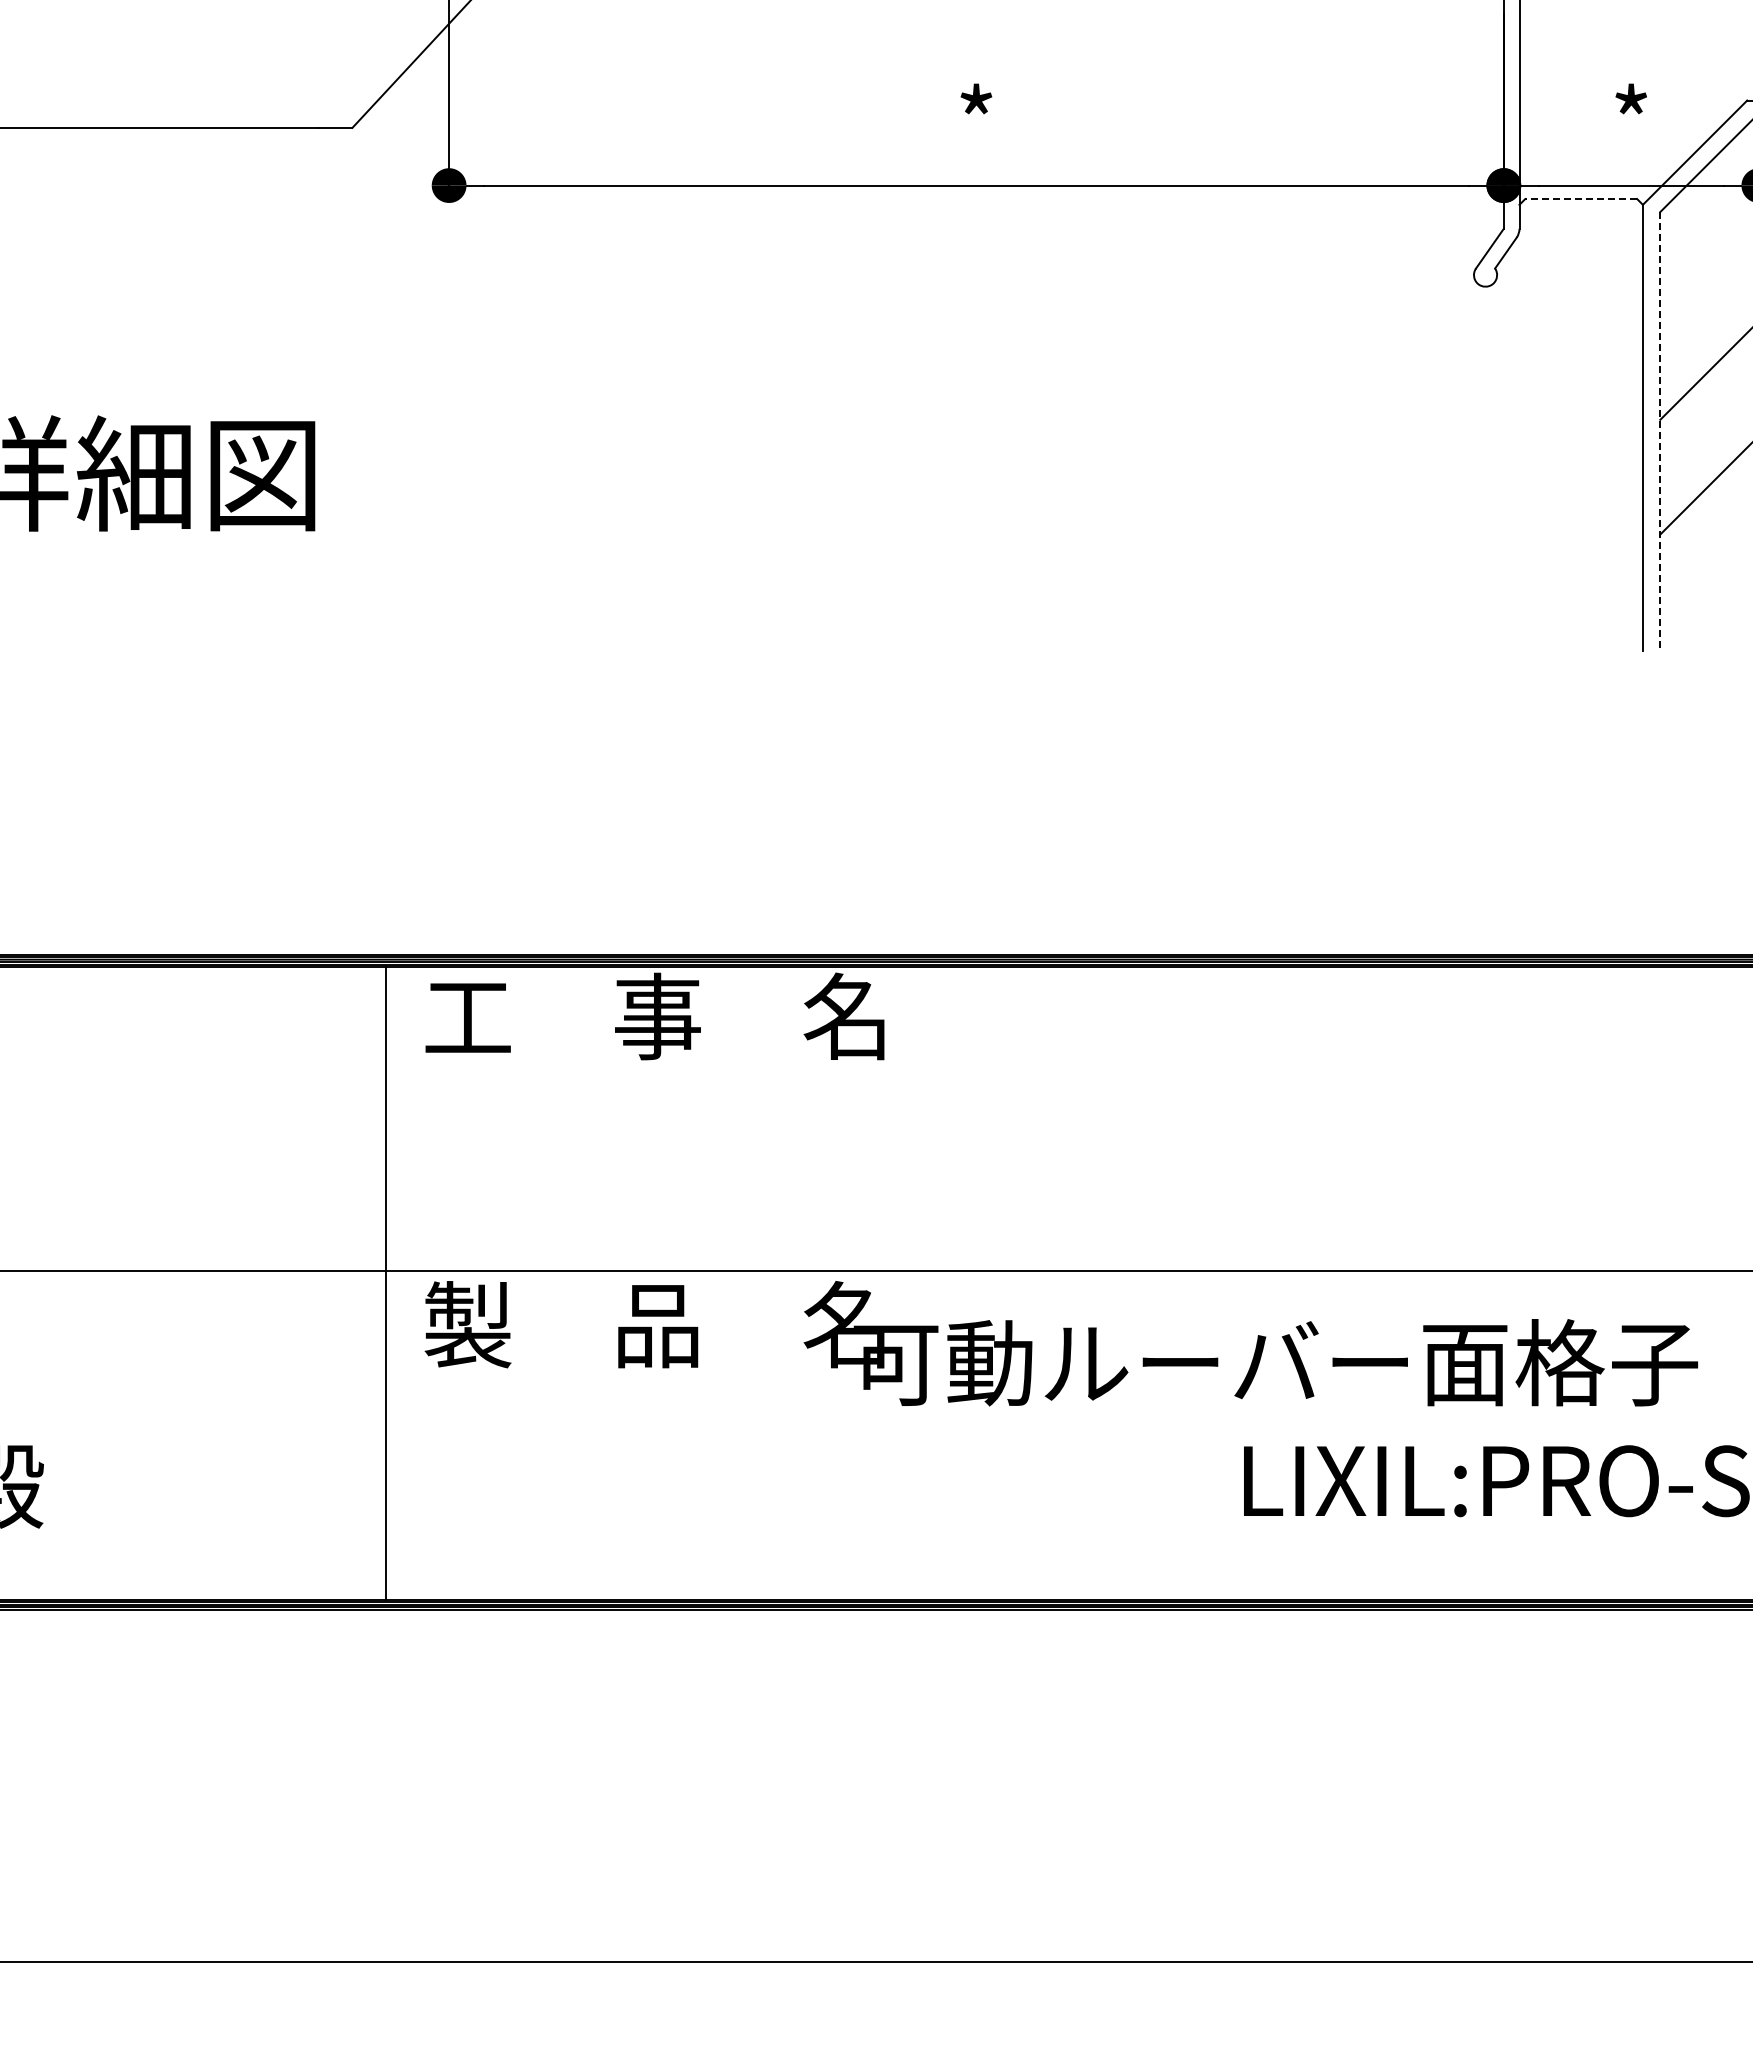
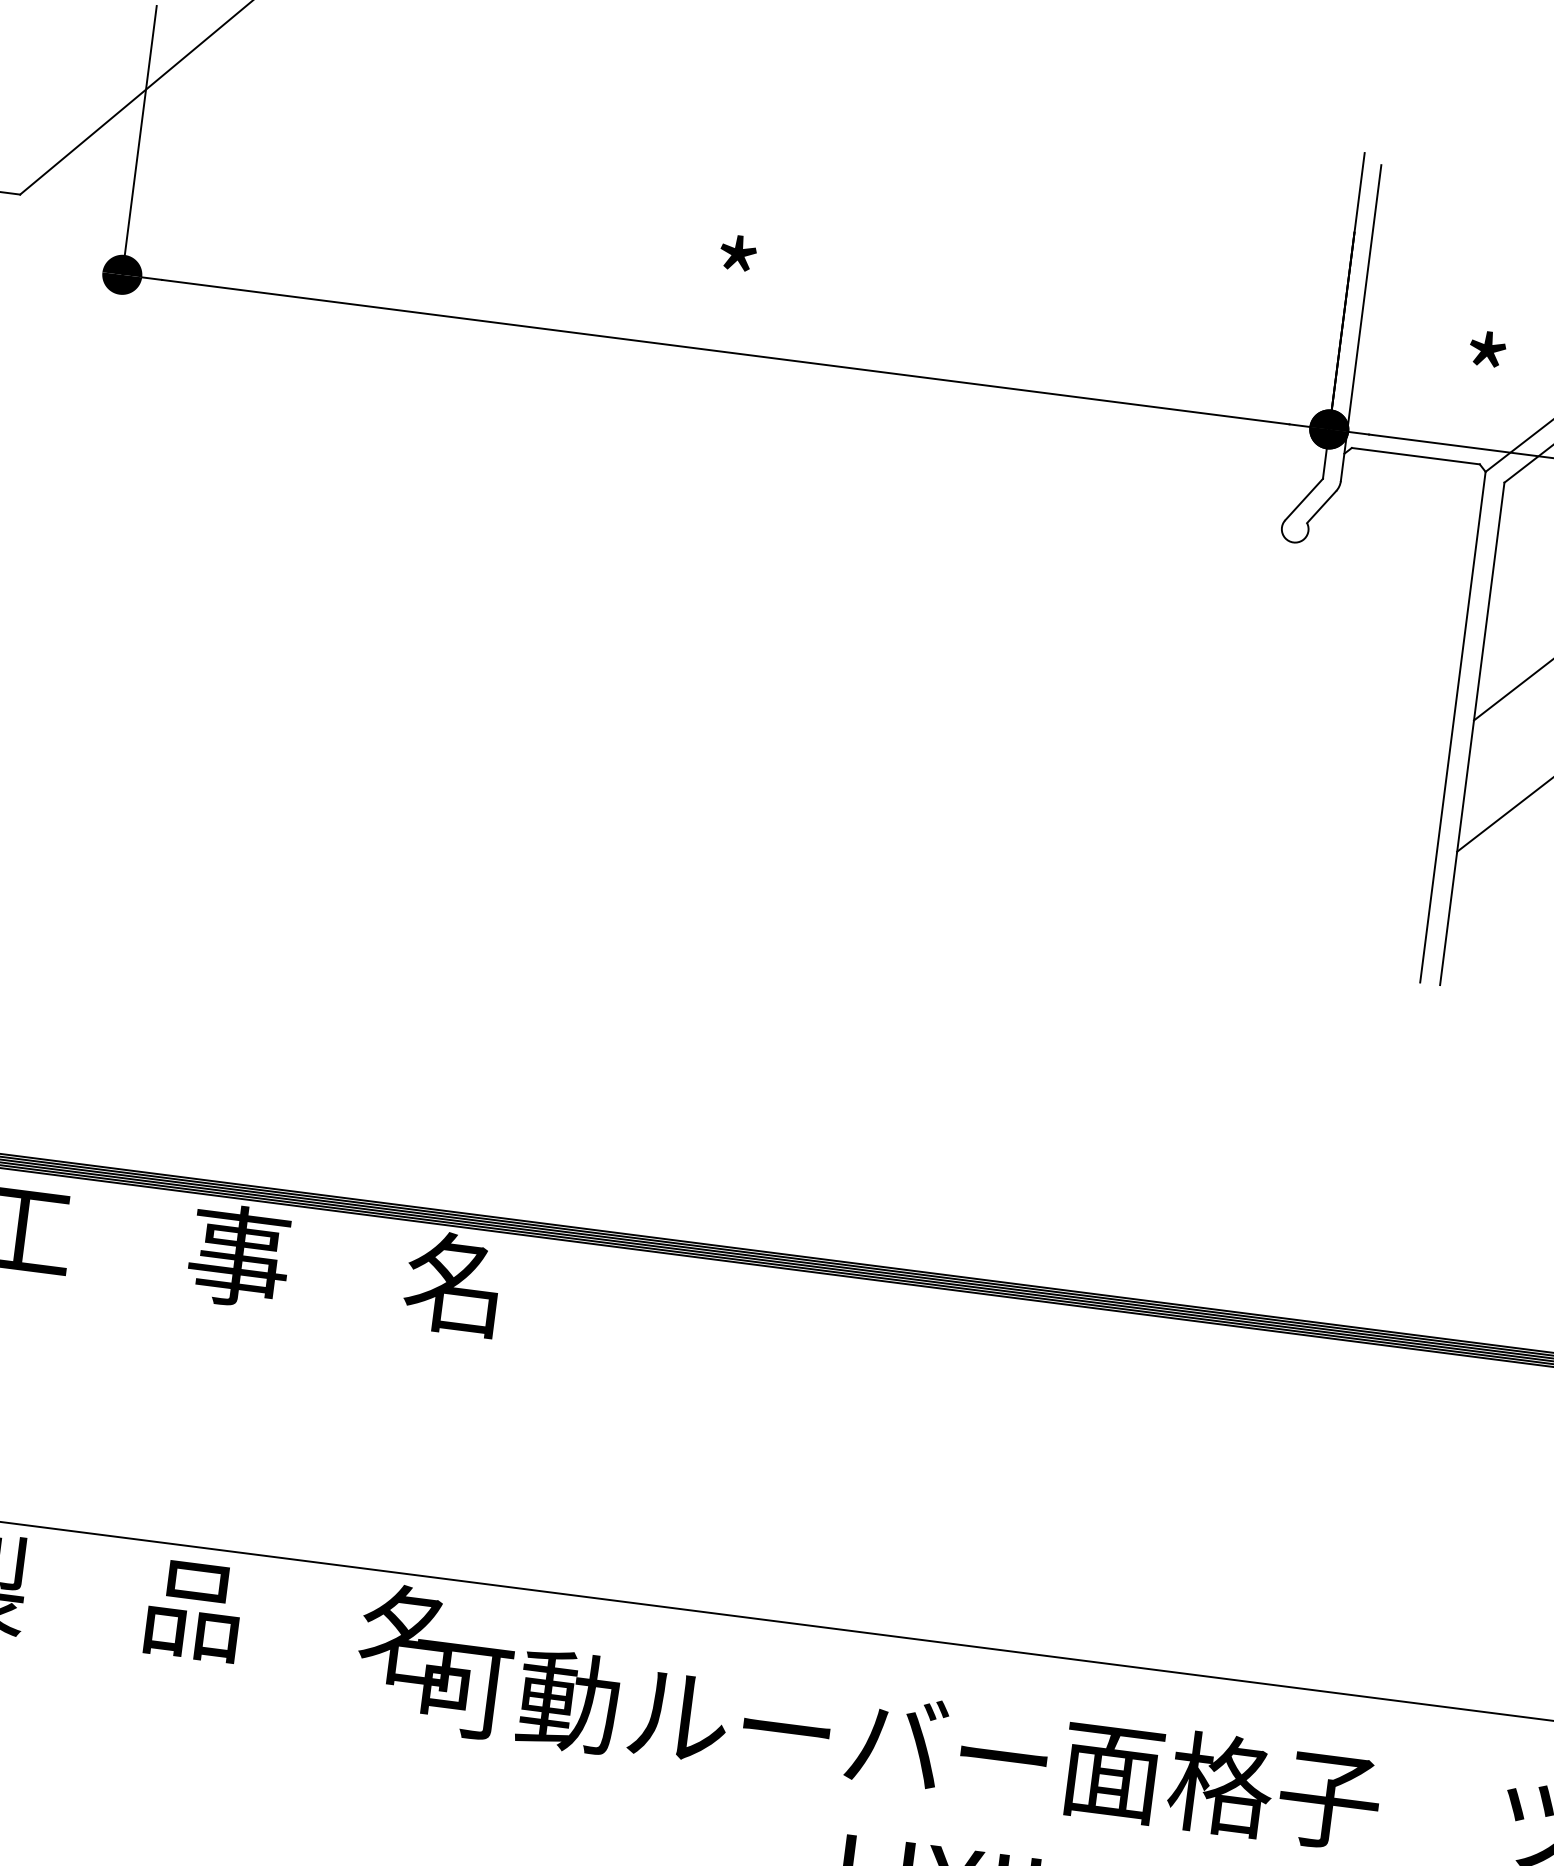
line: (1581, 199) -> (1416, 456), dashed -> solid
line: (1660, 431) -> (1472, 733), dashed -> solid

